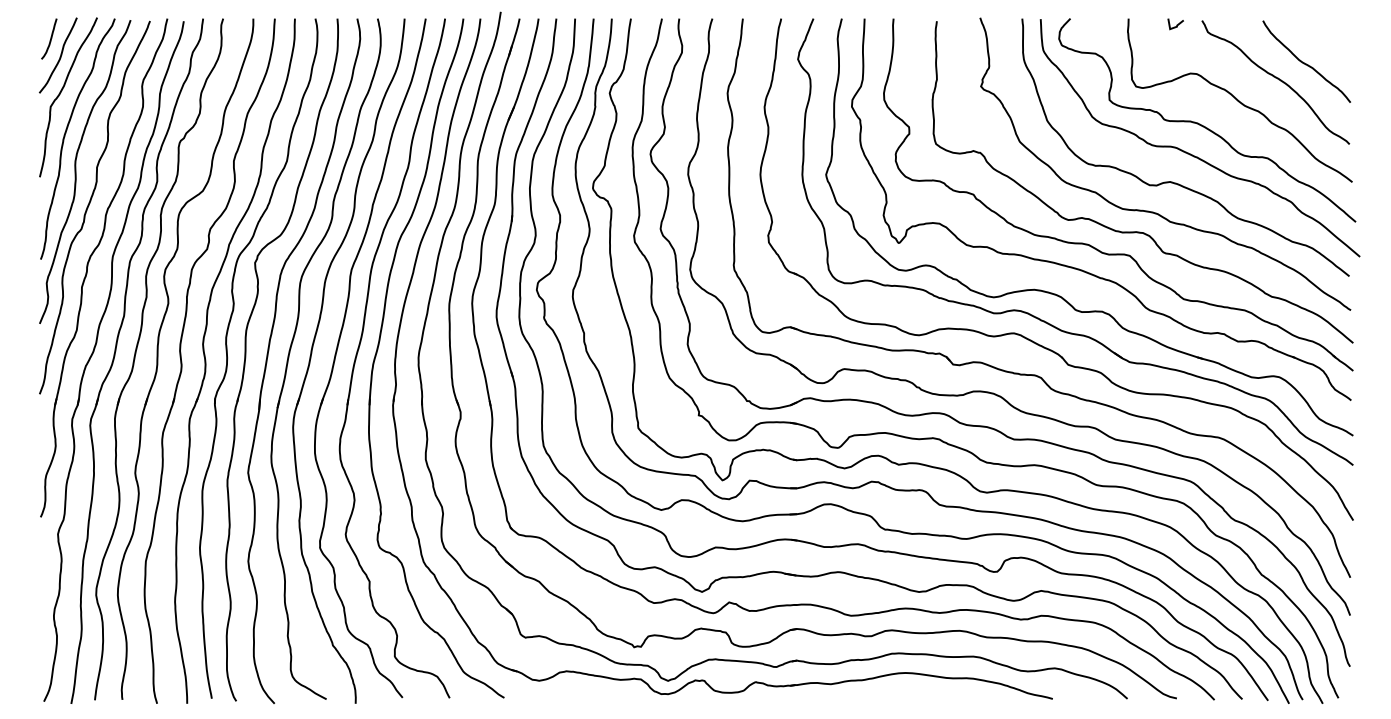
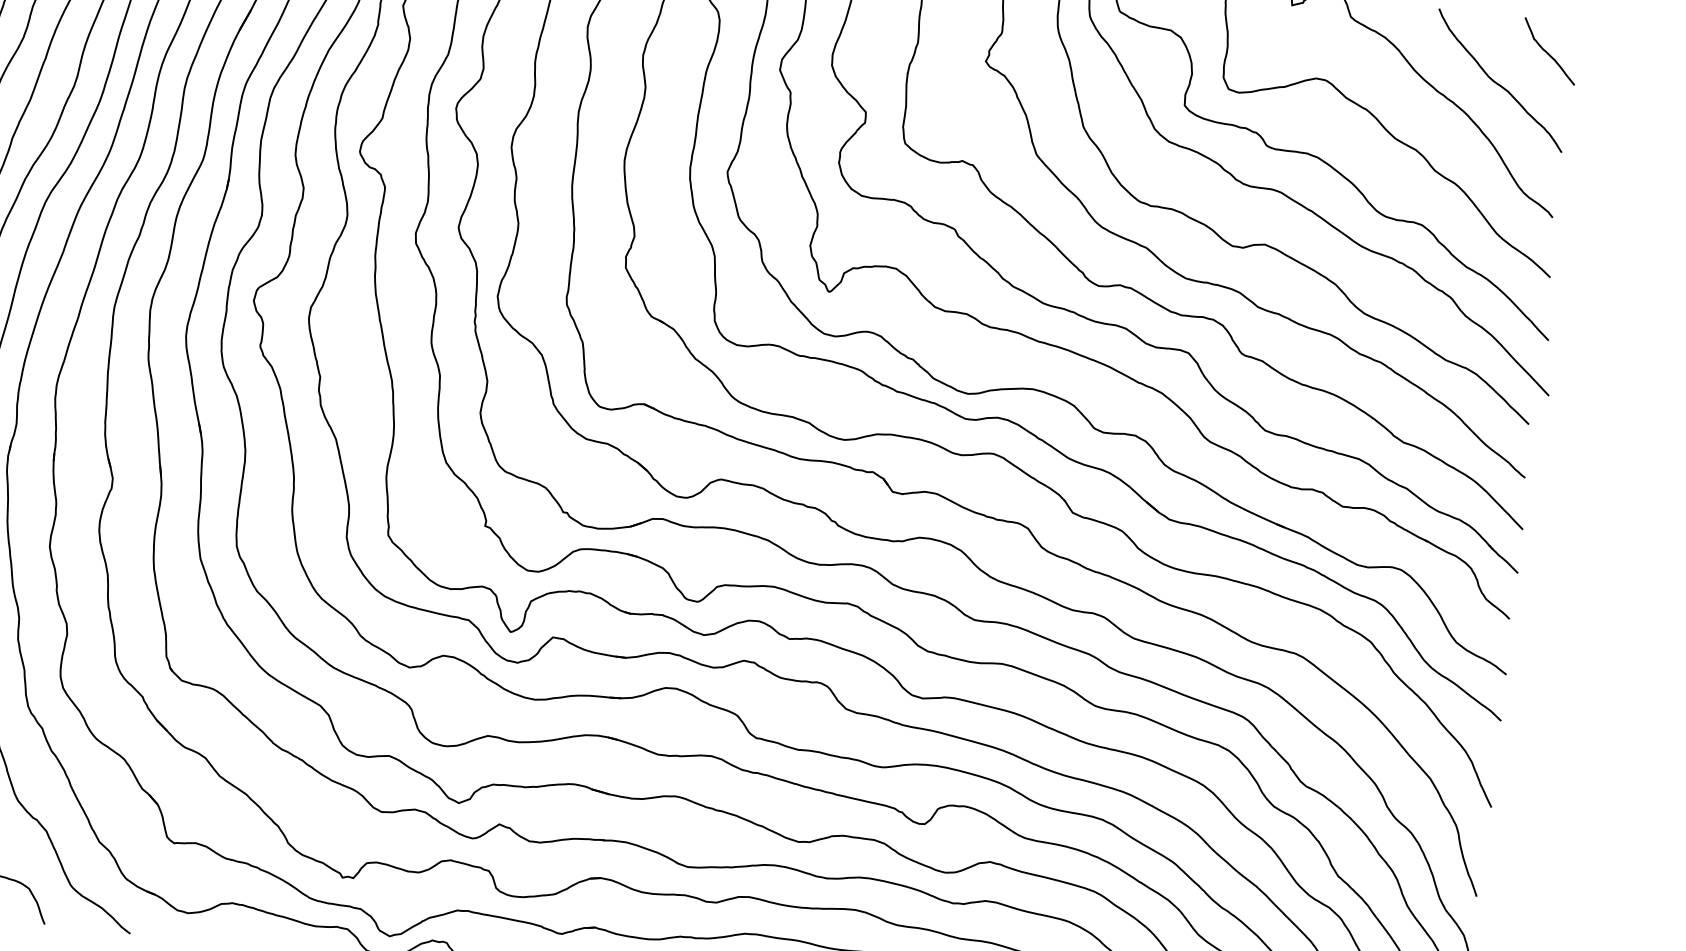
curve: (1334, 39) -> (1547, 50), added

